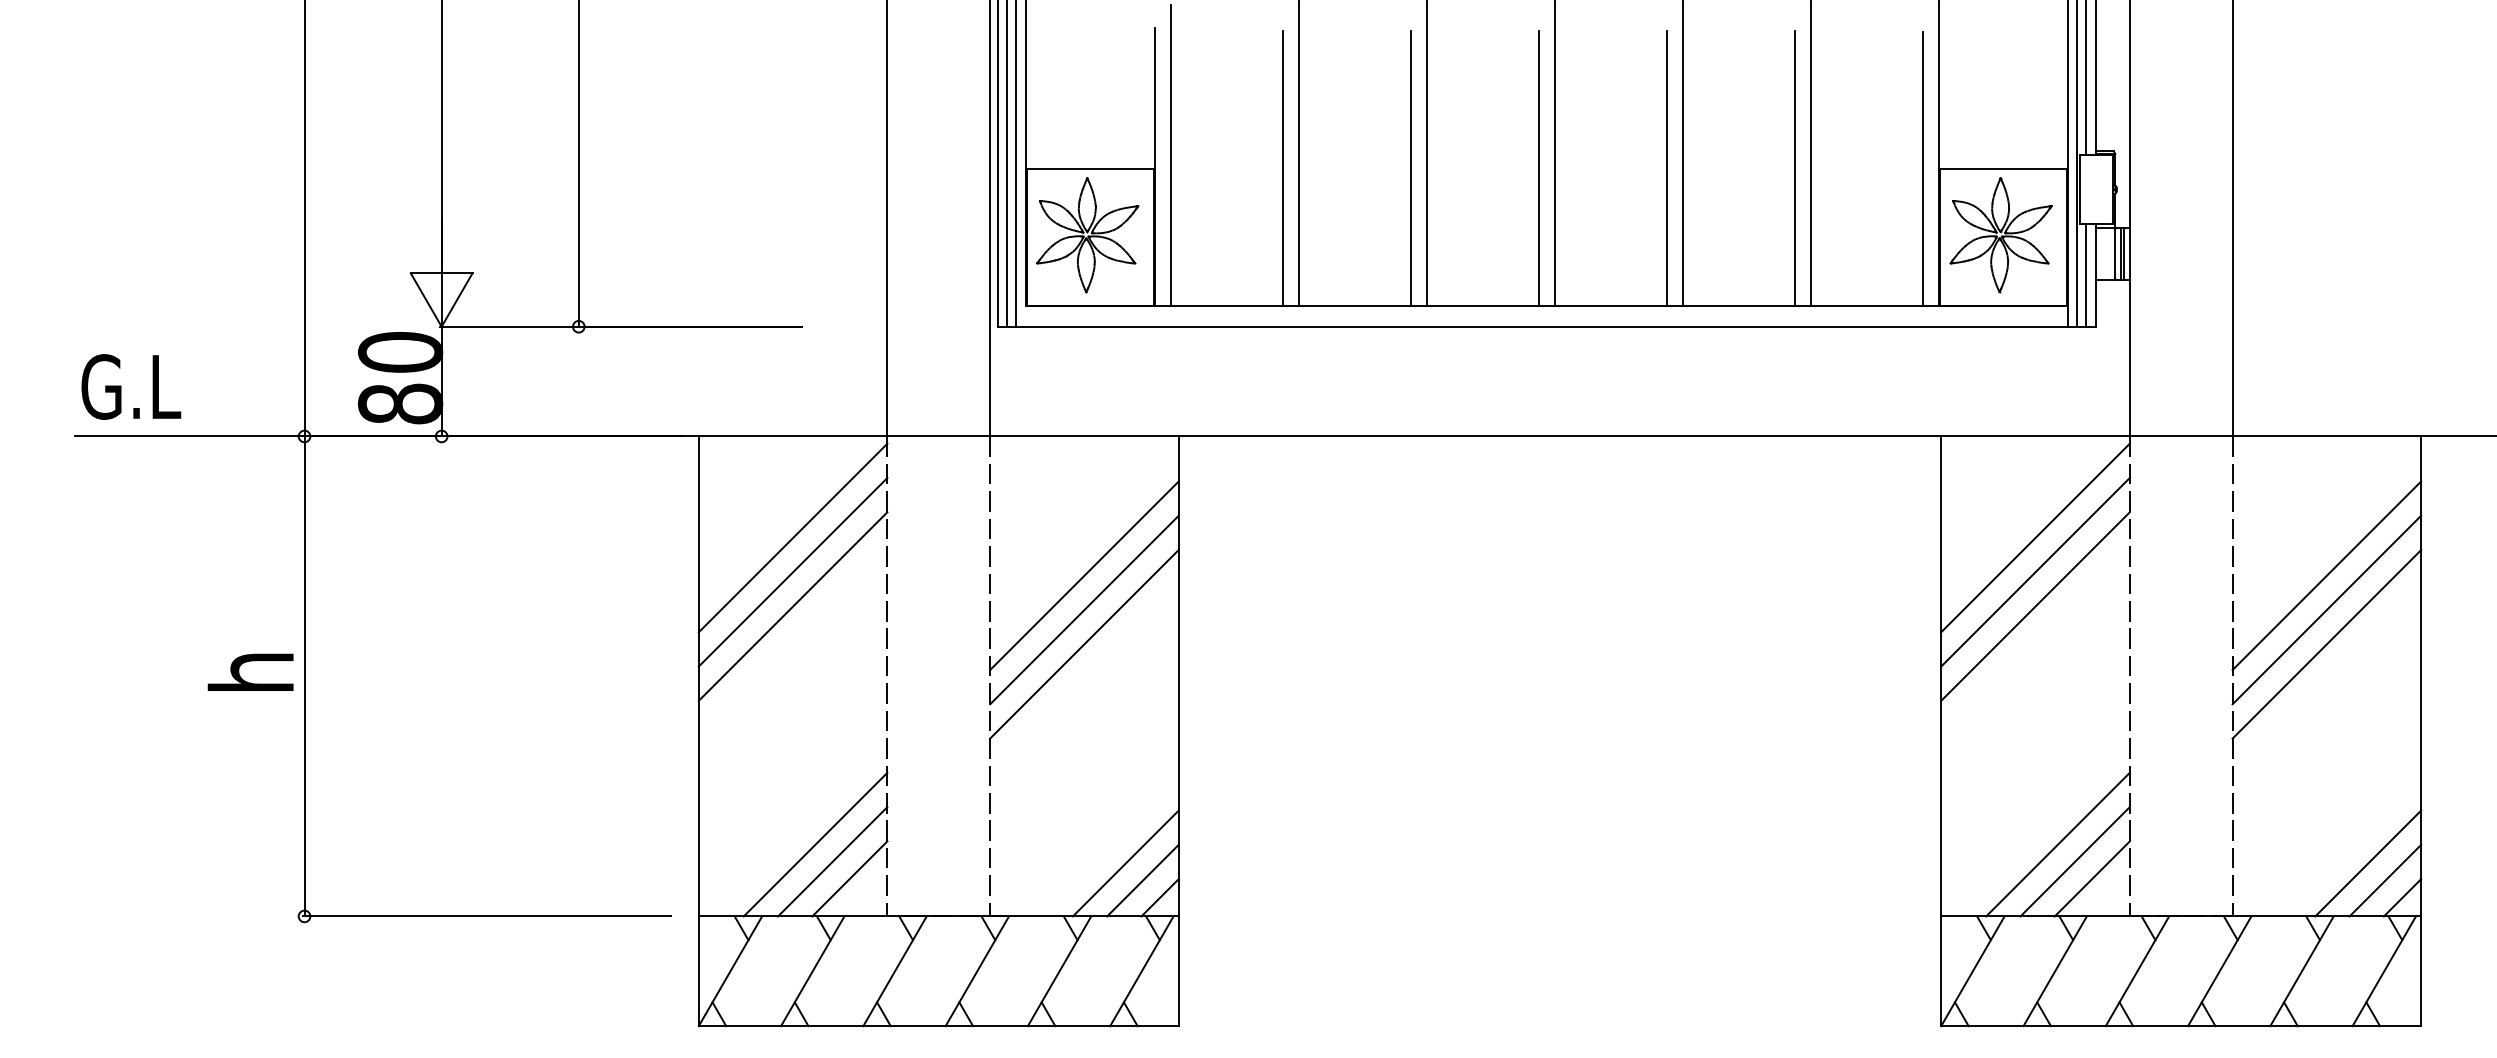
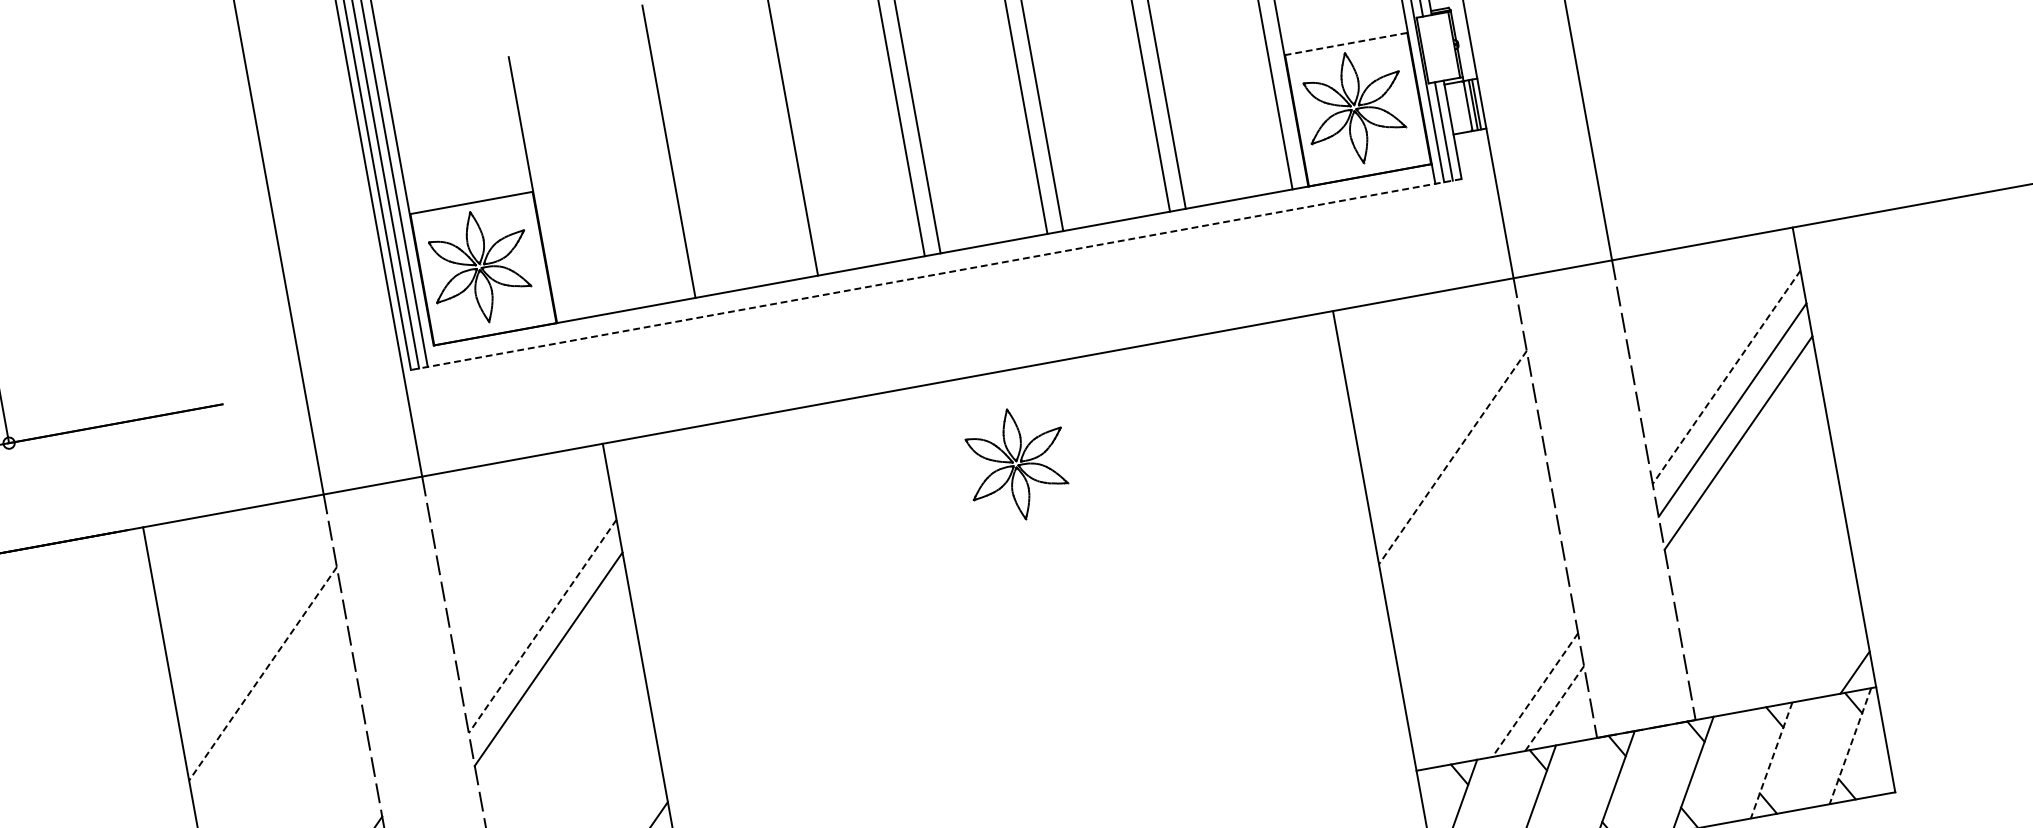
line: (1171, 155) -> (546, 175), removed
line: (1282, 168) -> (655, 169), removed
line: (1410, 168) -> (778, 146), removed
line: (2003, 168) -> (1346, 43), solid -> dashed
line: (1546, 326) -> (935, 274), solid -> dashed
part: (1593, 533) -> (1016, 464), added
line: (792, 537) -> (250, 607), removed
line: (2035, 537) -> (1440, 391), removed
line: (792, 572) -> (256, 641), removed
line: (2035, 572) -> (1446, 424), removed
line: (1084, 575) -> (536, 593), removed
line: (2326, 576) -> (1726, 378), solid -> dashed
line: (792, 606) -> (262, 673), solid -> dashed
line: (2035, 606) -> (1452, 457), solid -> dashed
line: (1084, 610) -> (542, 626), solid -> dashed
line: (2057, 844) -> (1515, 681), removed
line: (2074, 862) -> (1534, 695), solid -> dashed
line: (2368, 863) -> (1816, 645), removed
line: (2091, 879) -> (1554, 709), solid -> dashed
line: (2385, 880) -> (1835, 659), removed
line: (2301, 971) -> (1771, 760), solid -> dashed
line: (2384, 971) -> (1850, 746), solid -> dashed

